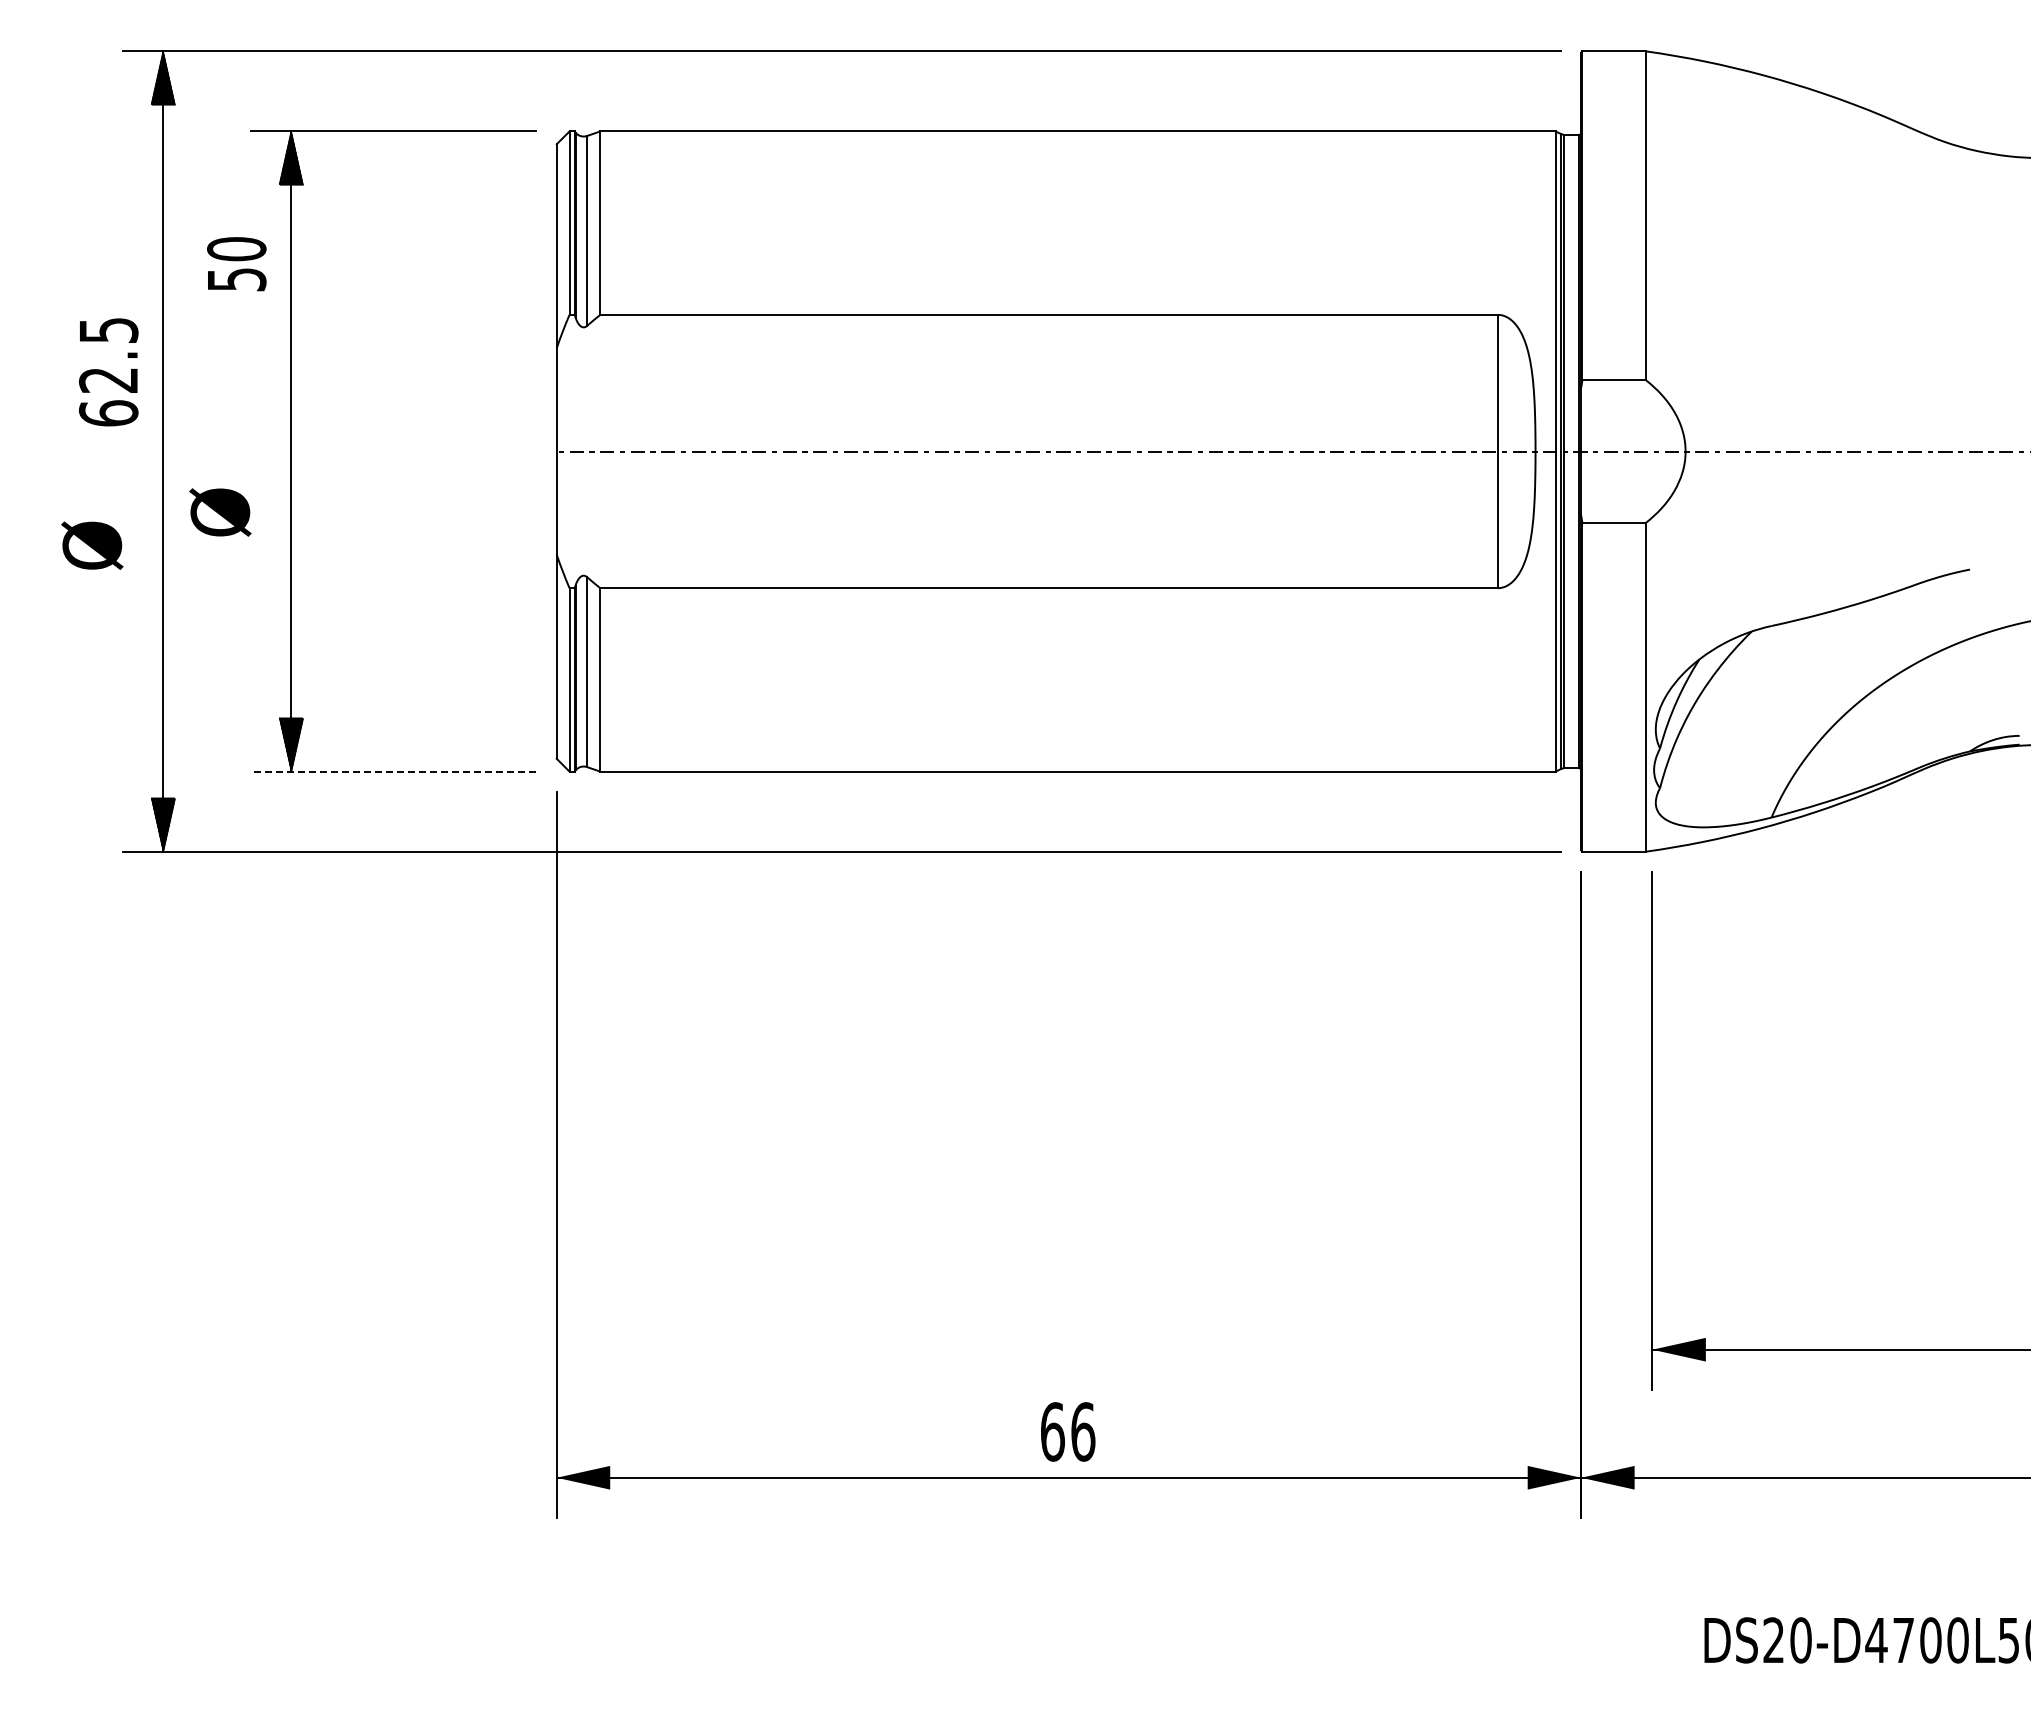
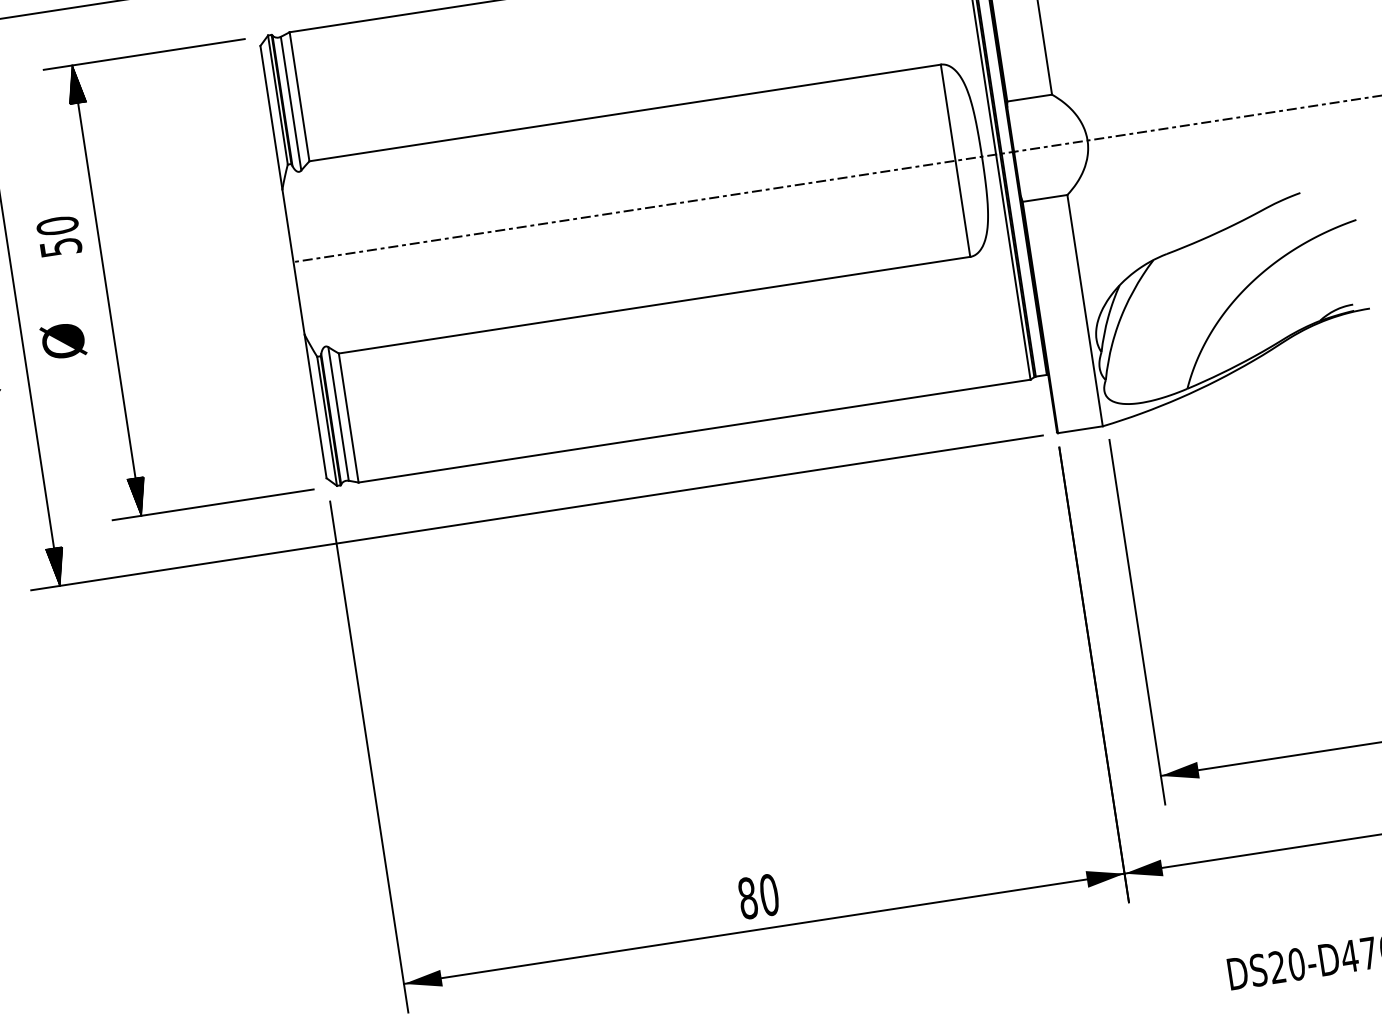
text: (236, 264) -> (59, 236), moved
line: (393, 771) -> (213, 504), dashed -> solid
text: (1067, 1431) -> (758, 896), 66 -> 80

